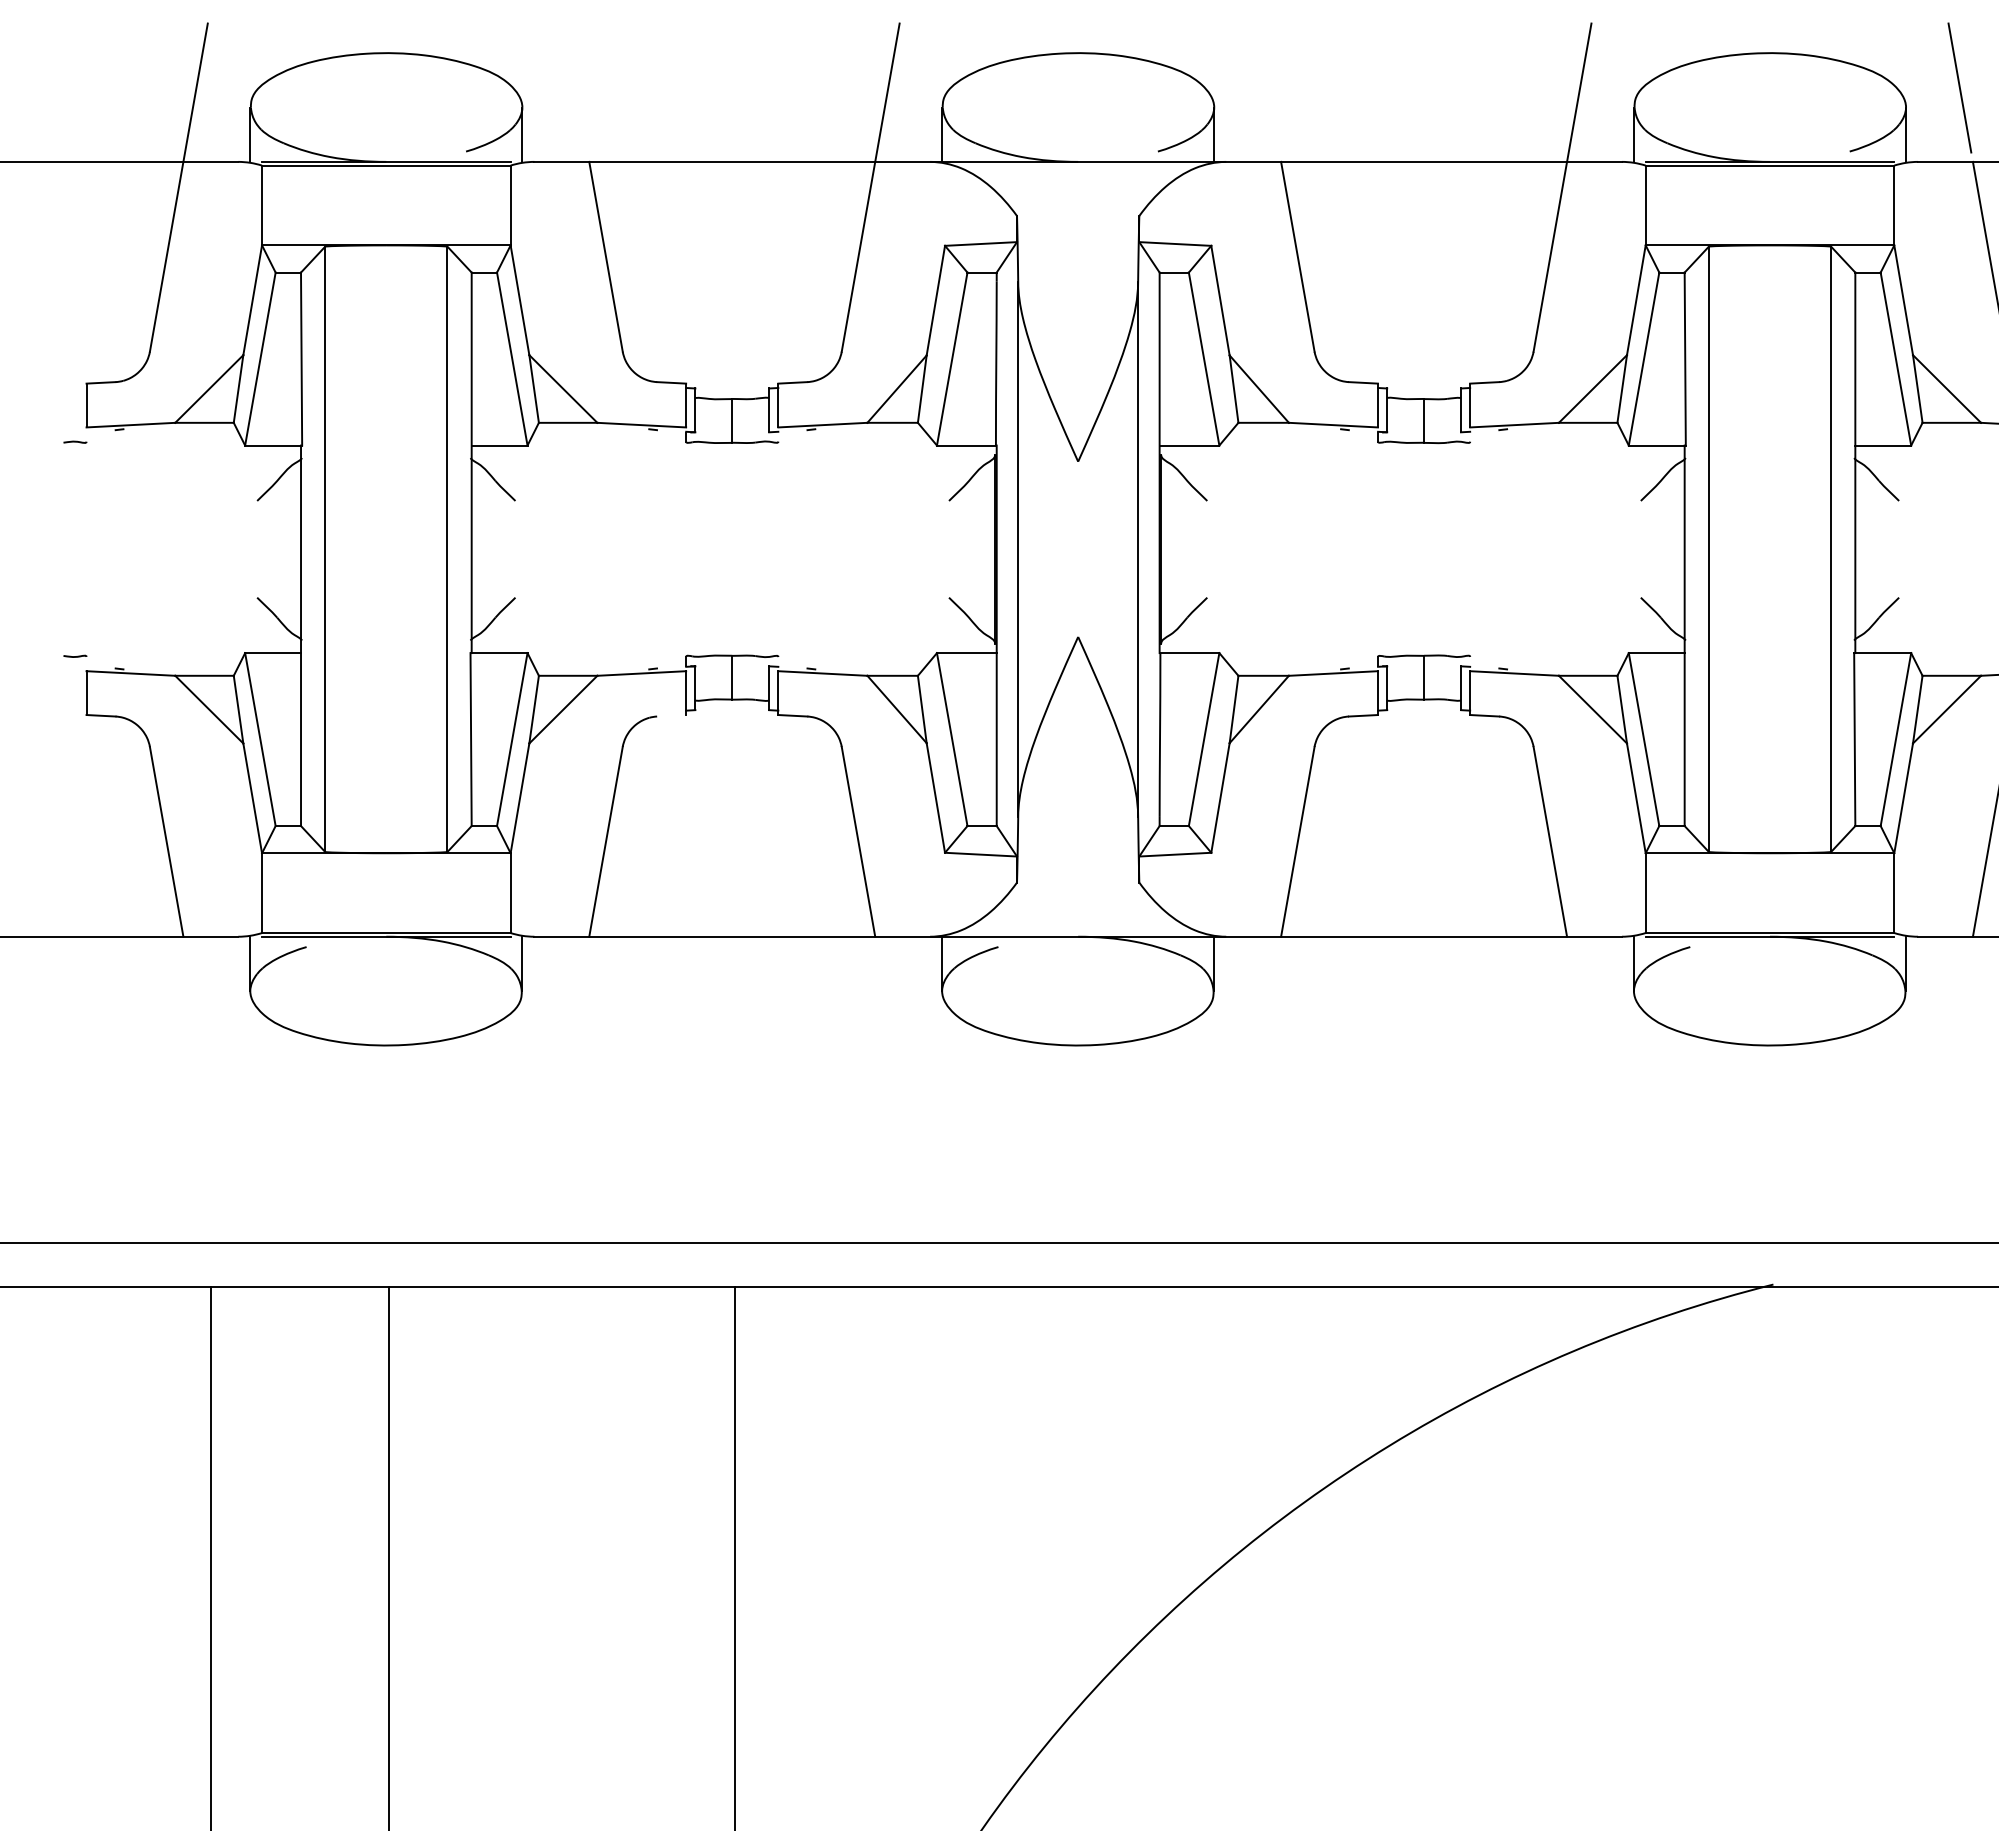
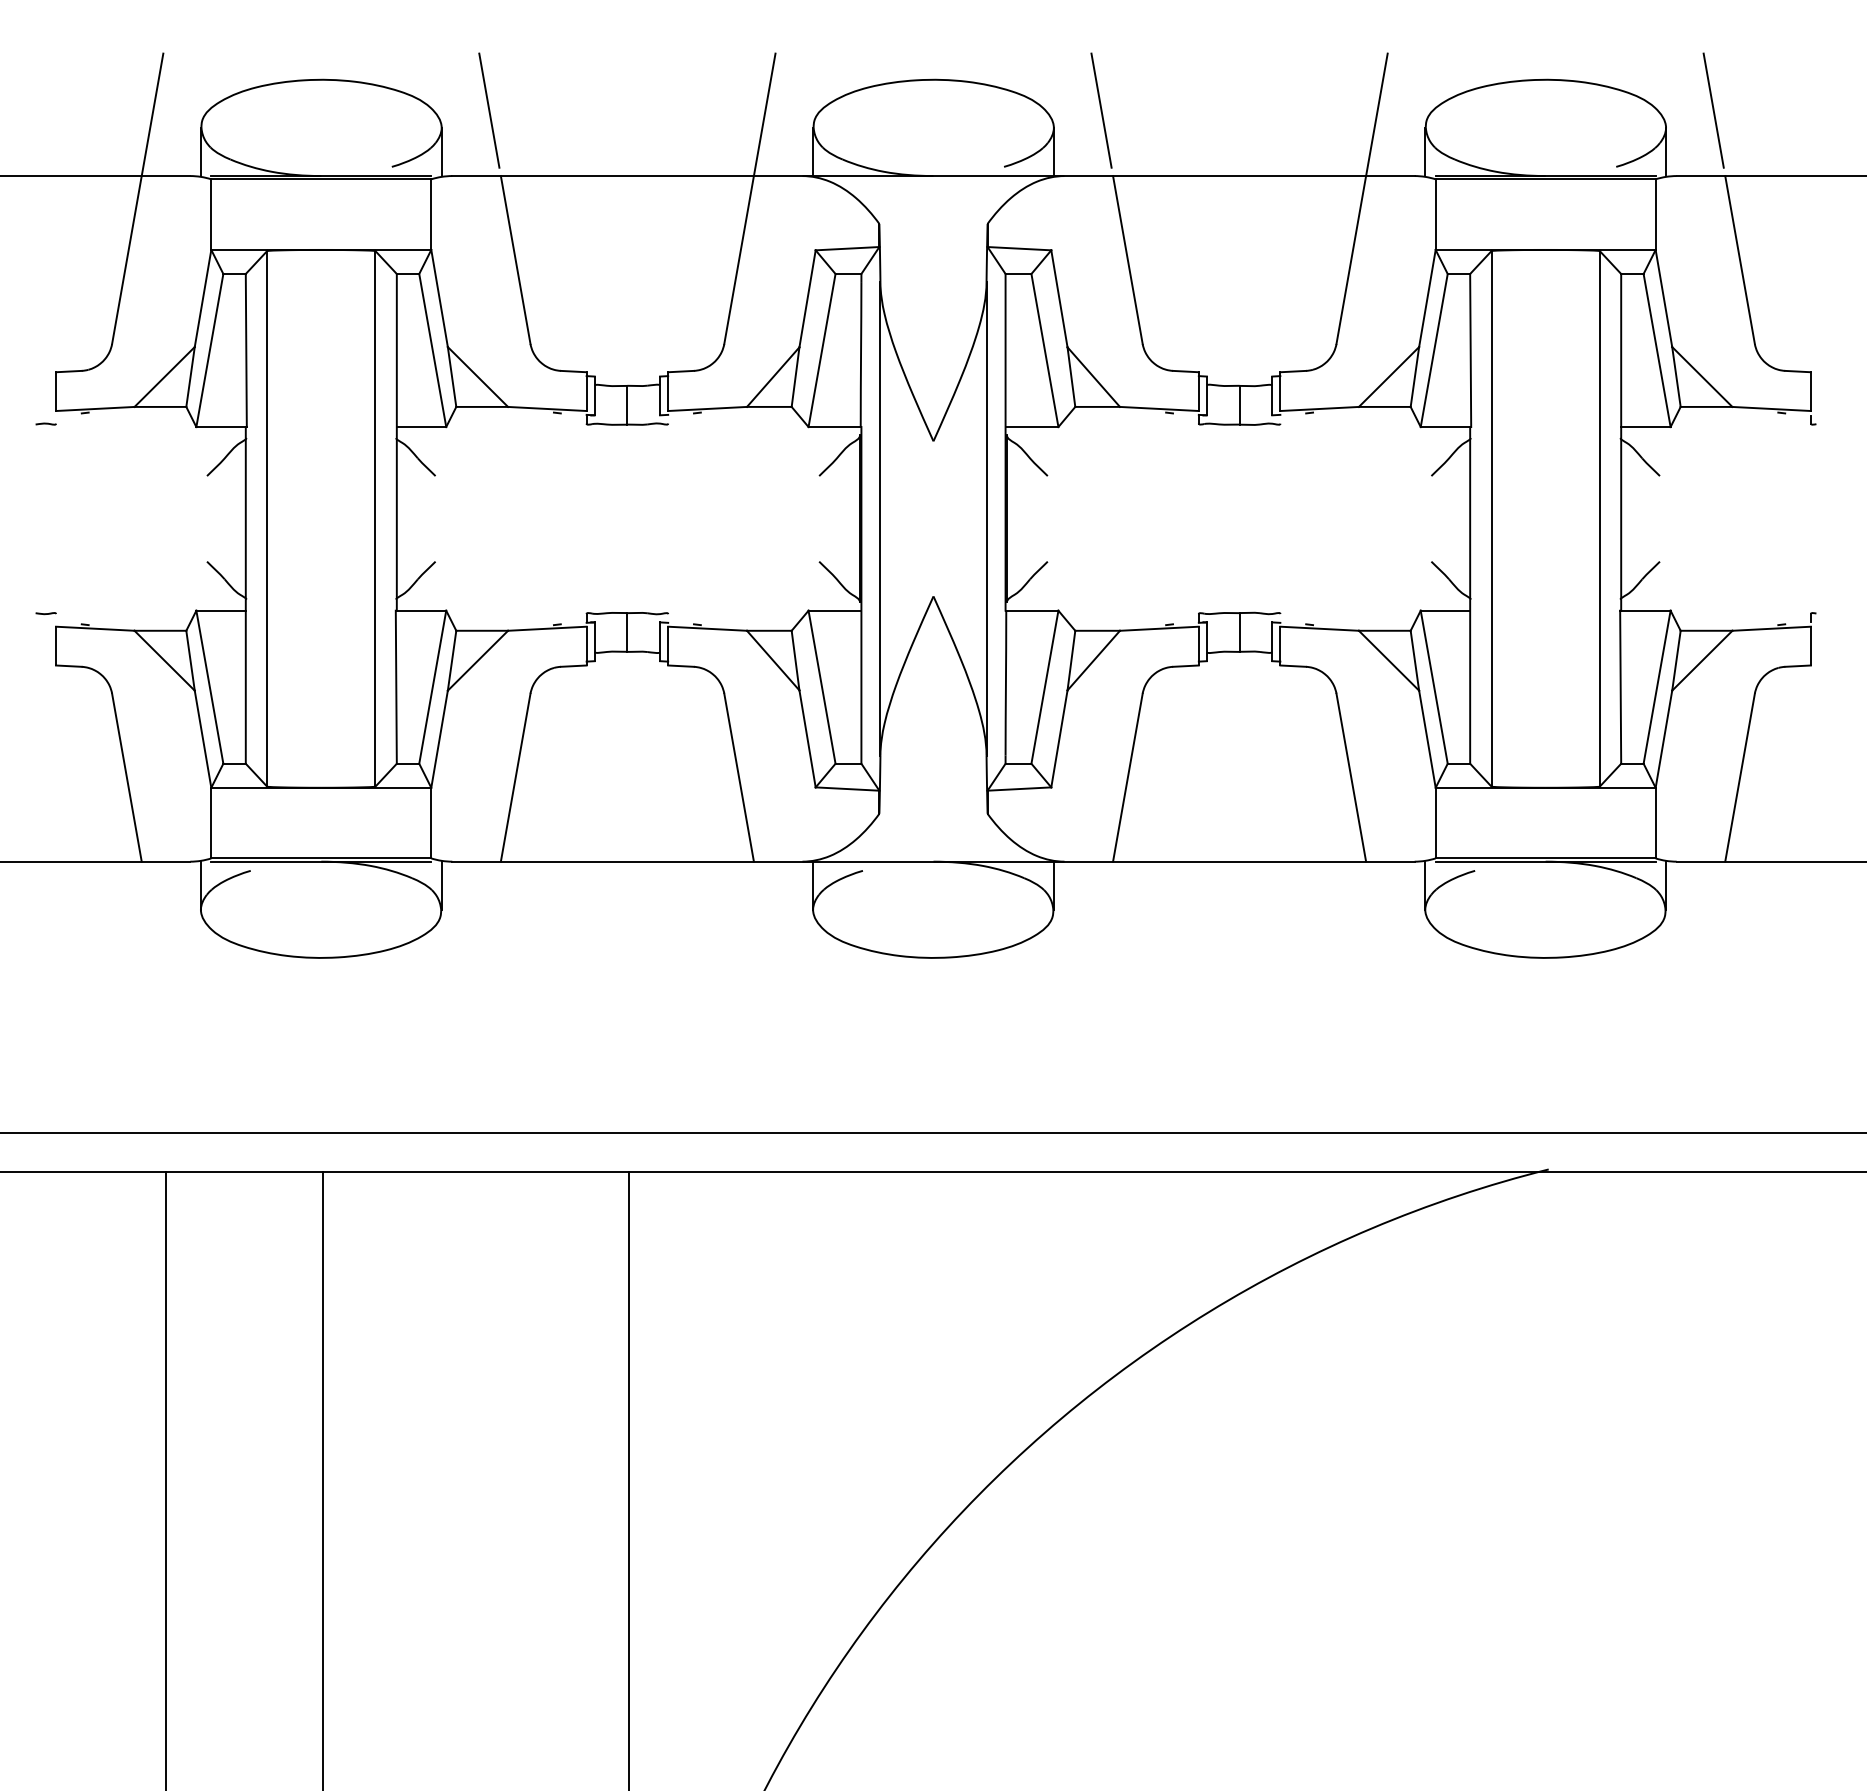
line: (576, 87) -> (489, 110), added
line: (1268, 87) -> (1101, 110), added
line: (671, 715) -> (573, 665), added

